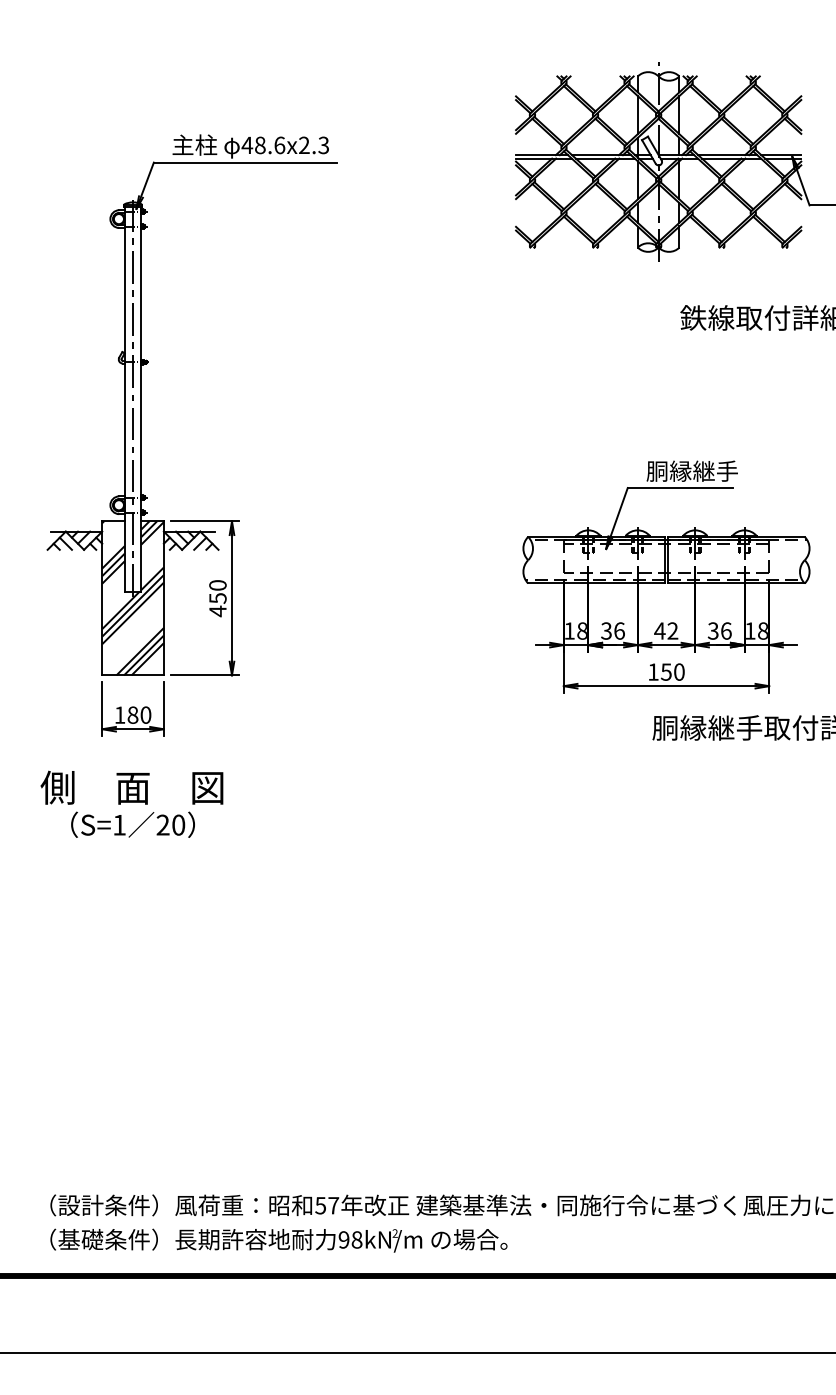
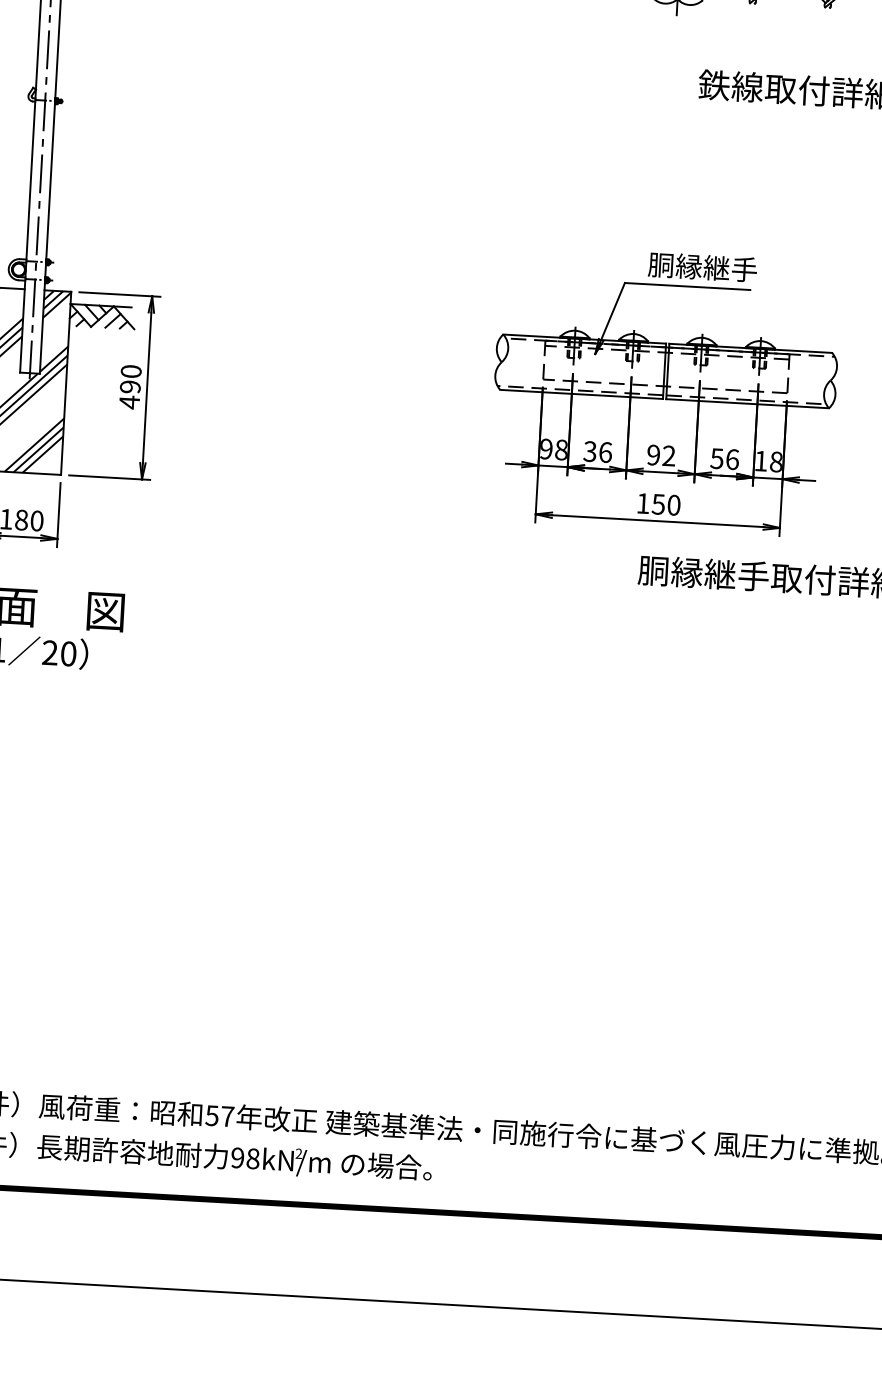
text: (217, 598) -> (129, 387), 450 -> 490
text: (569, 630) -> (546, 448), 18 -> 98
text: (659, 630) -> (653, 454), 42 -> 92
text: (713, 630) -> (717, 458), 36 -> 56

